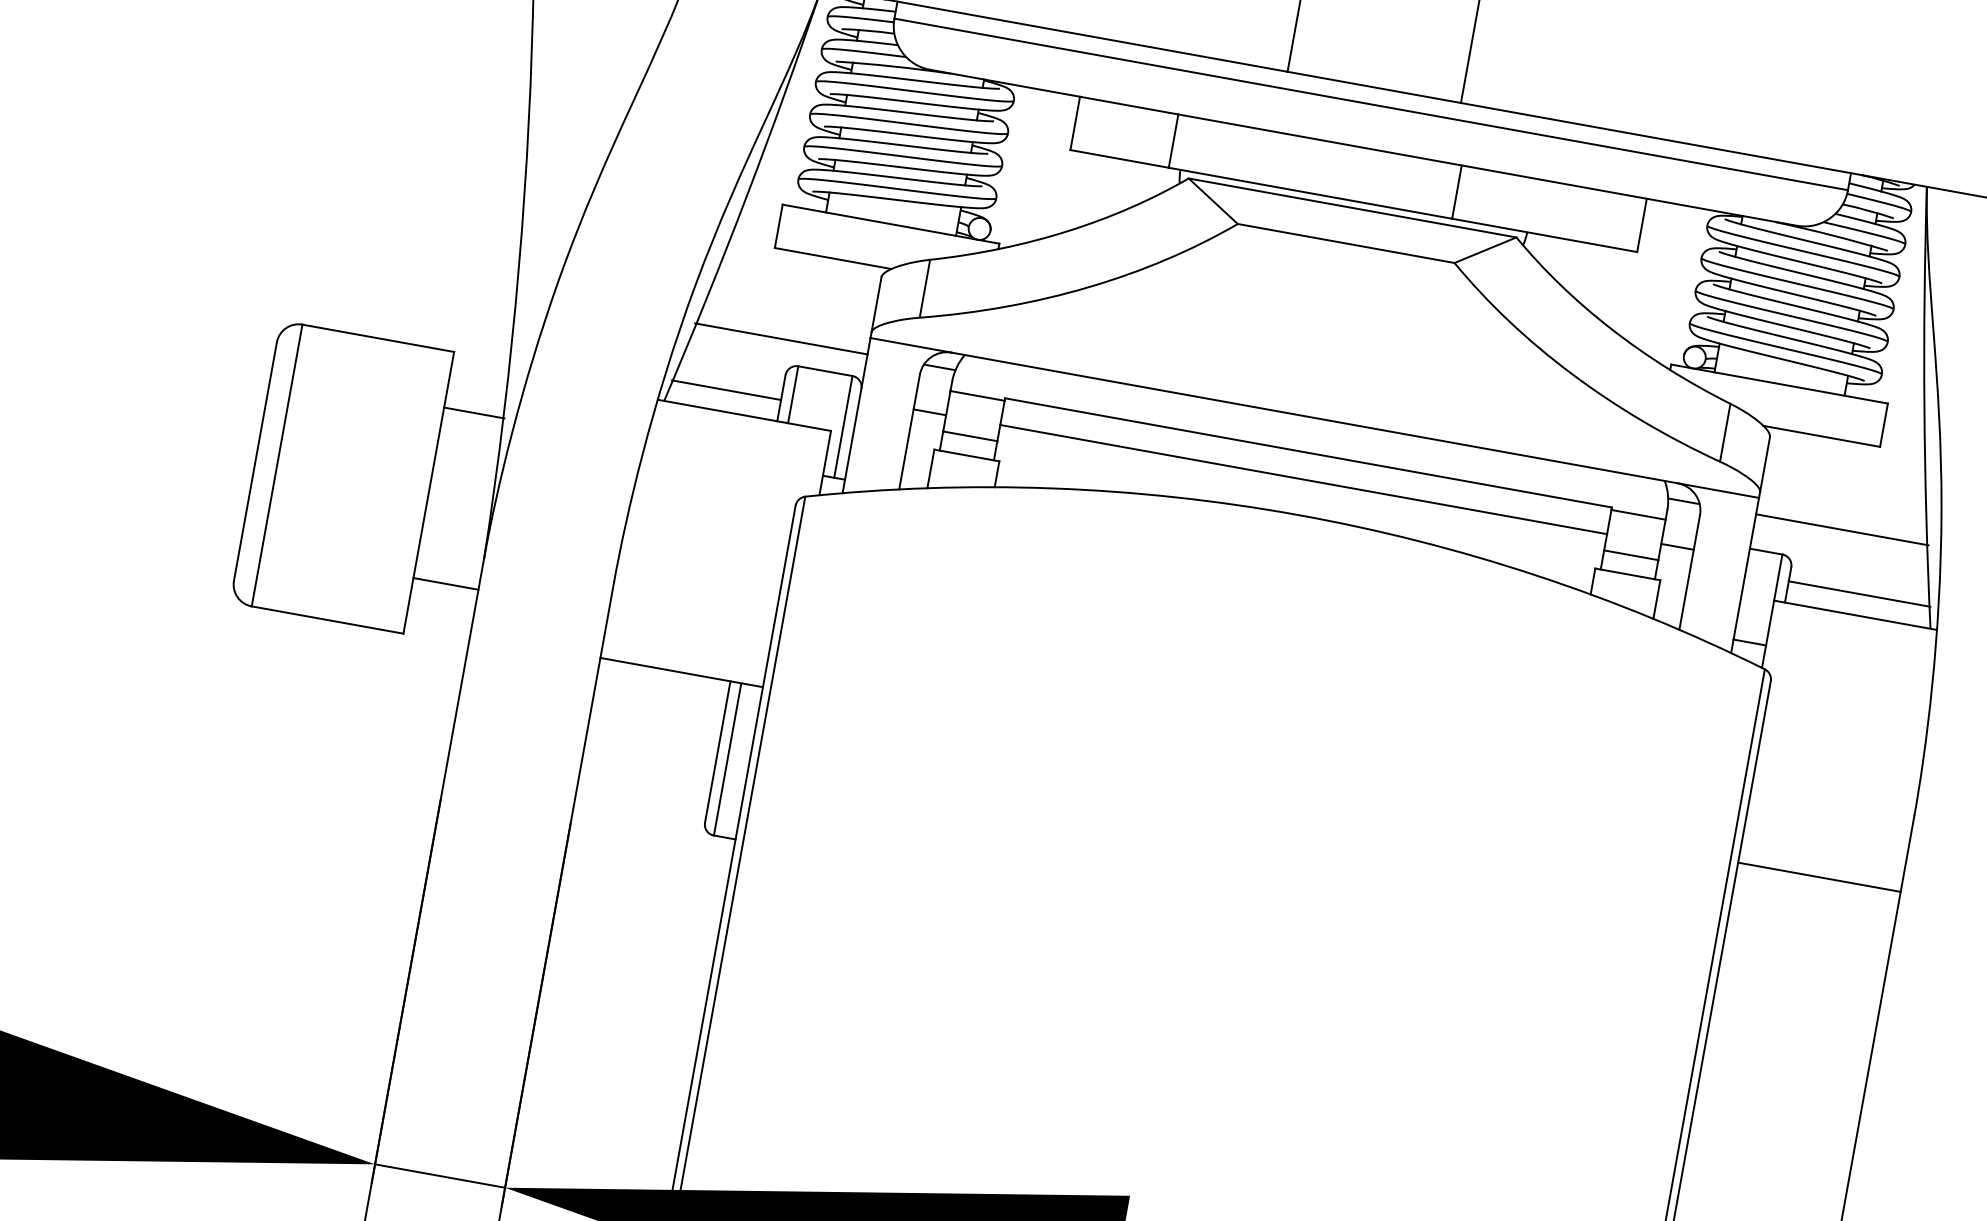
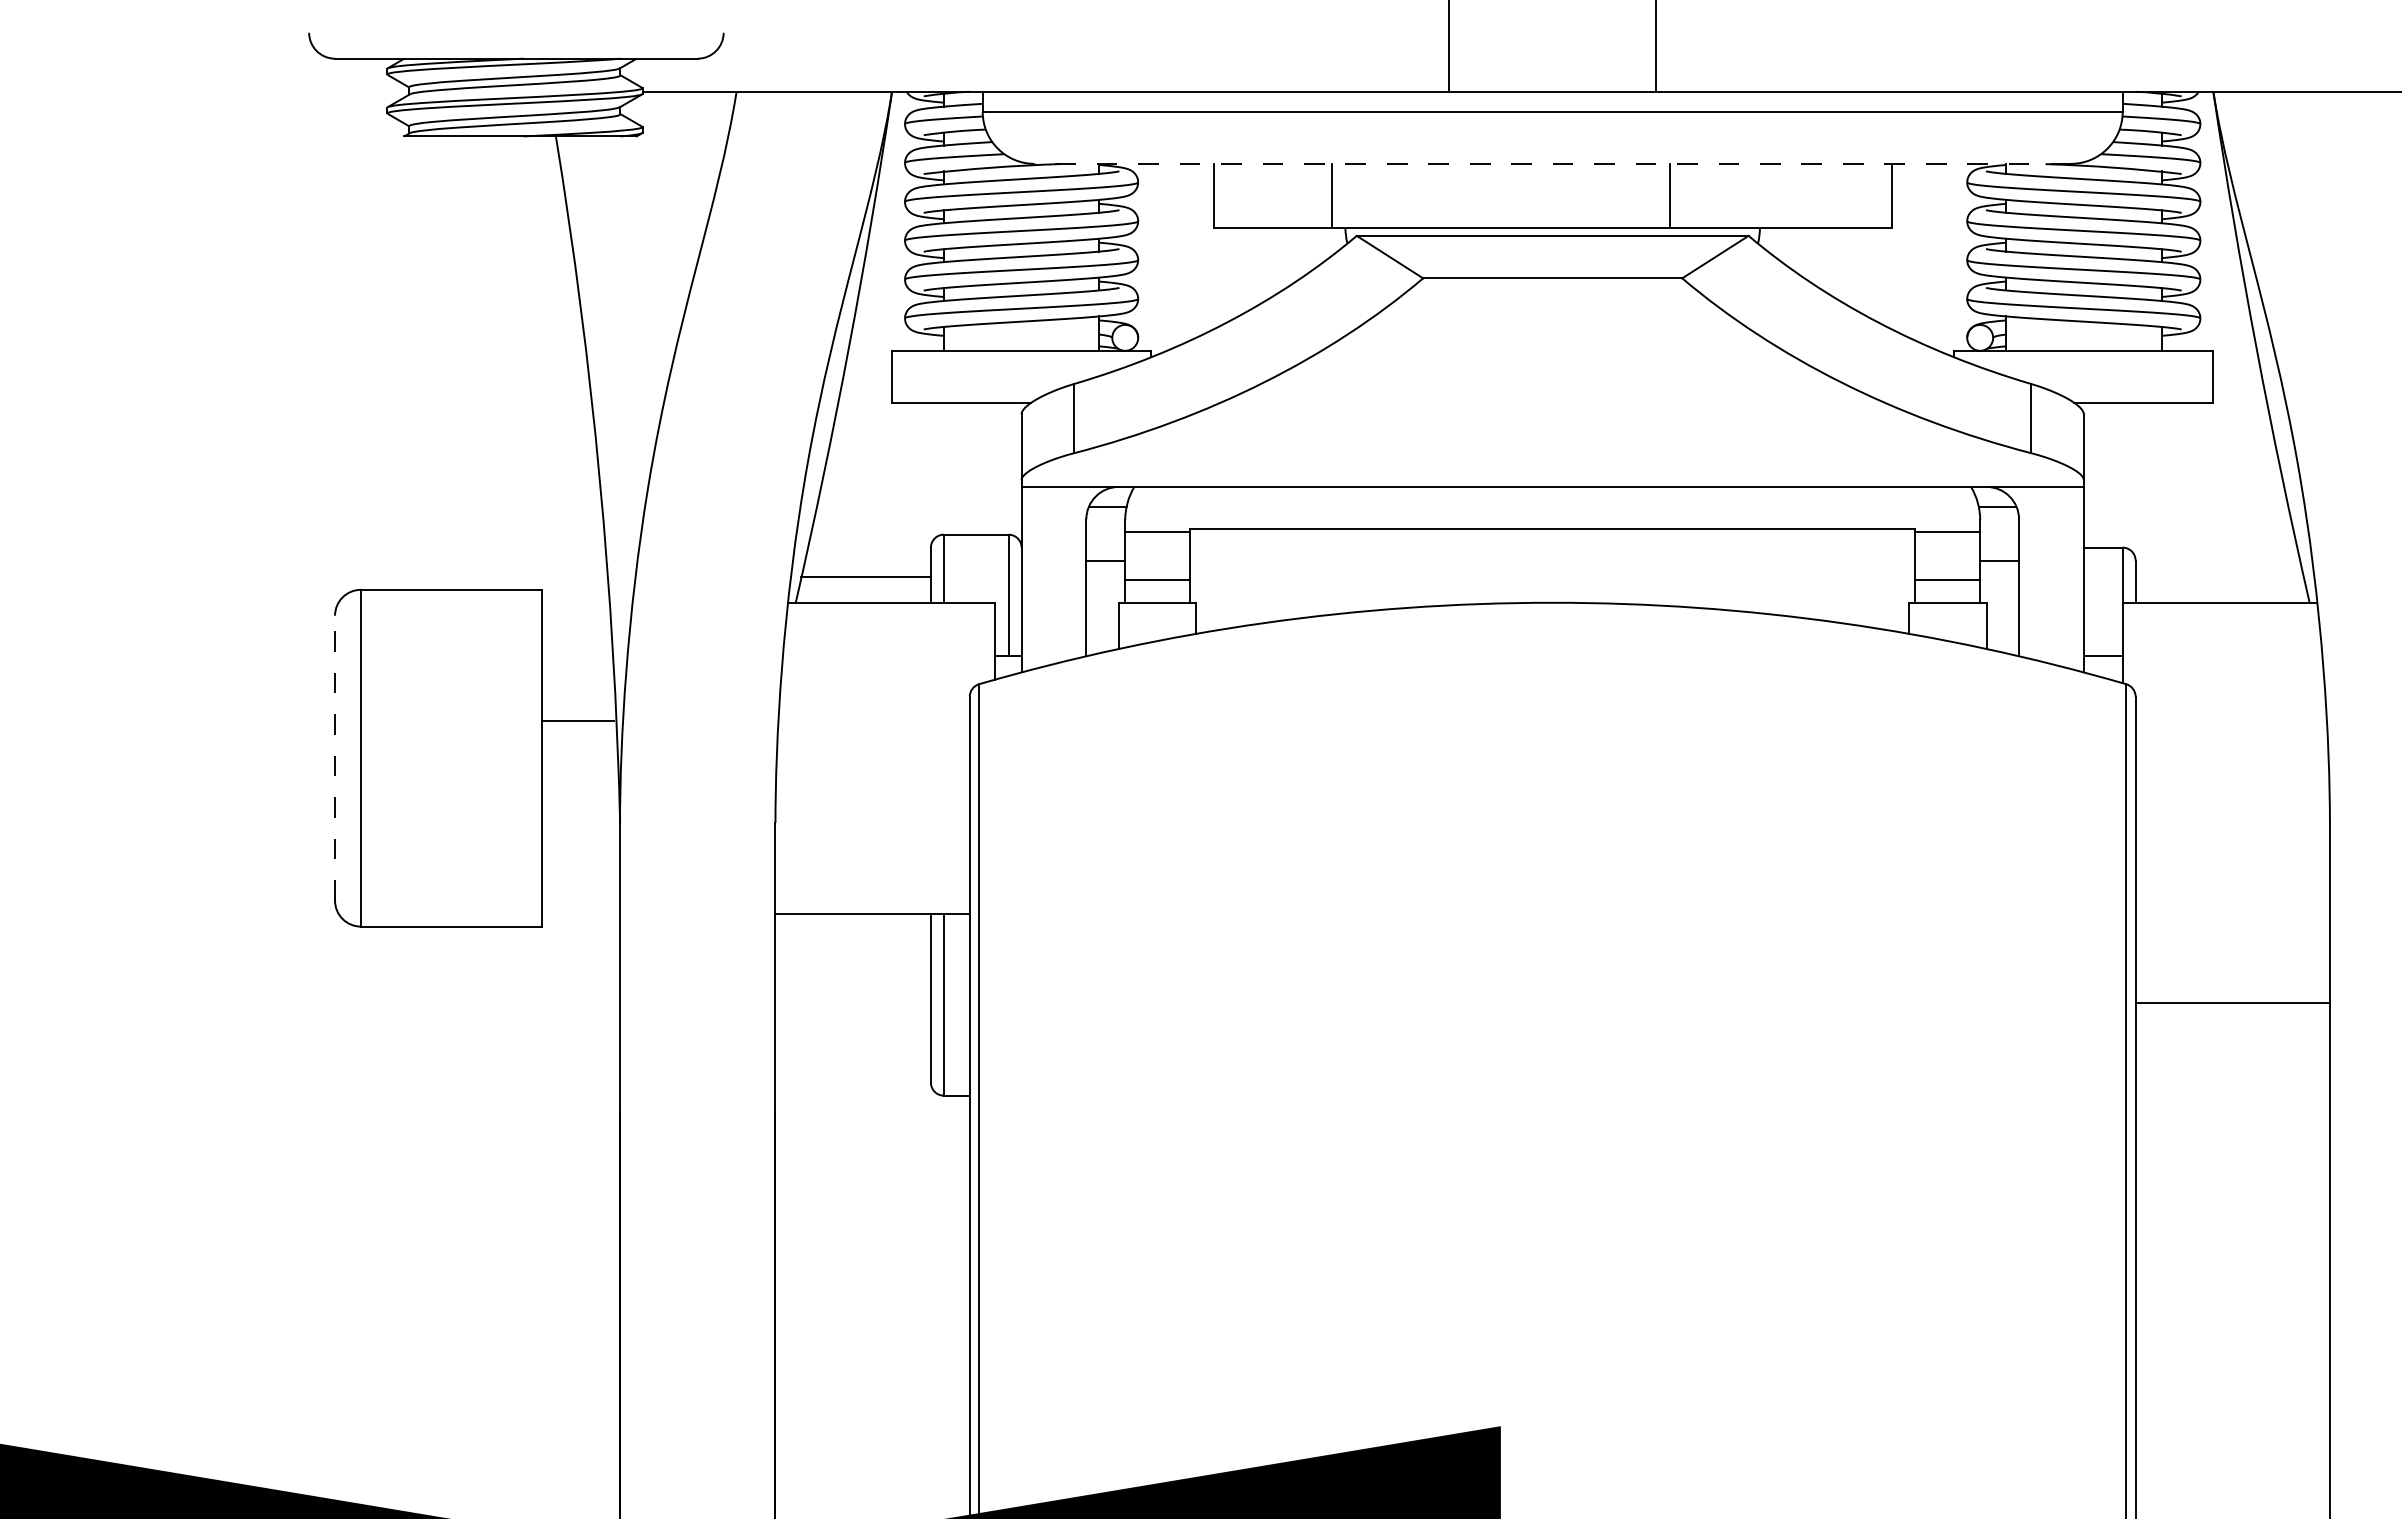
line: (1363, 147) -> (1552, 163), solid -> dashed
line: (781, 338) -> (918, 506), removed
line: (474, 413) -> (578, 721), moved
line: (255, 461) -> (335, 757), solid -> dashed
line: (1303, 479) -> (1552, 560), removed
line: (1842, 529) -> (2186, 506), removed
line: (446, 584) -> (581, 860), removed
line: (1858, 594) -> (2219, 577), removed
line: (1819, 877) -> (2232, 1002), moved

